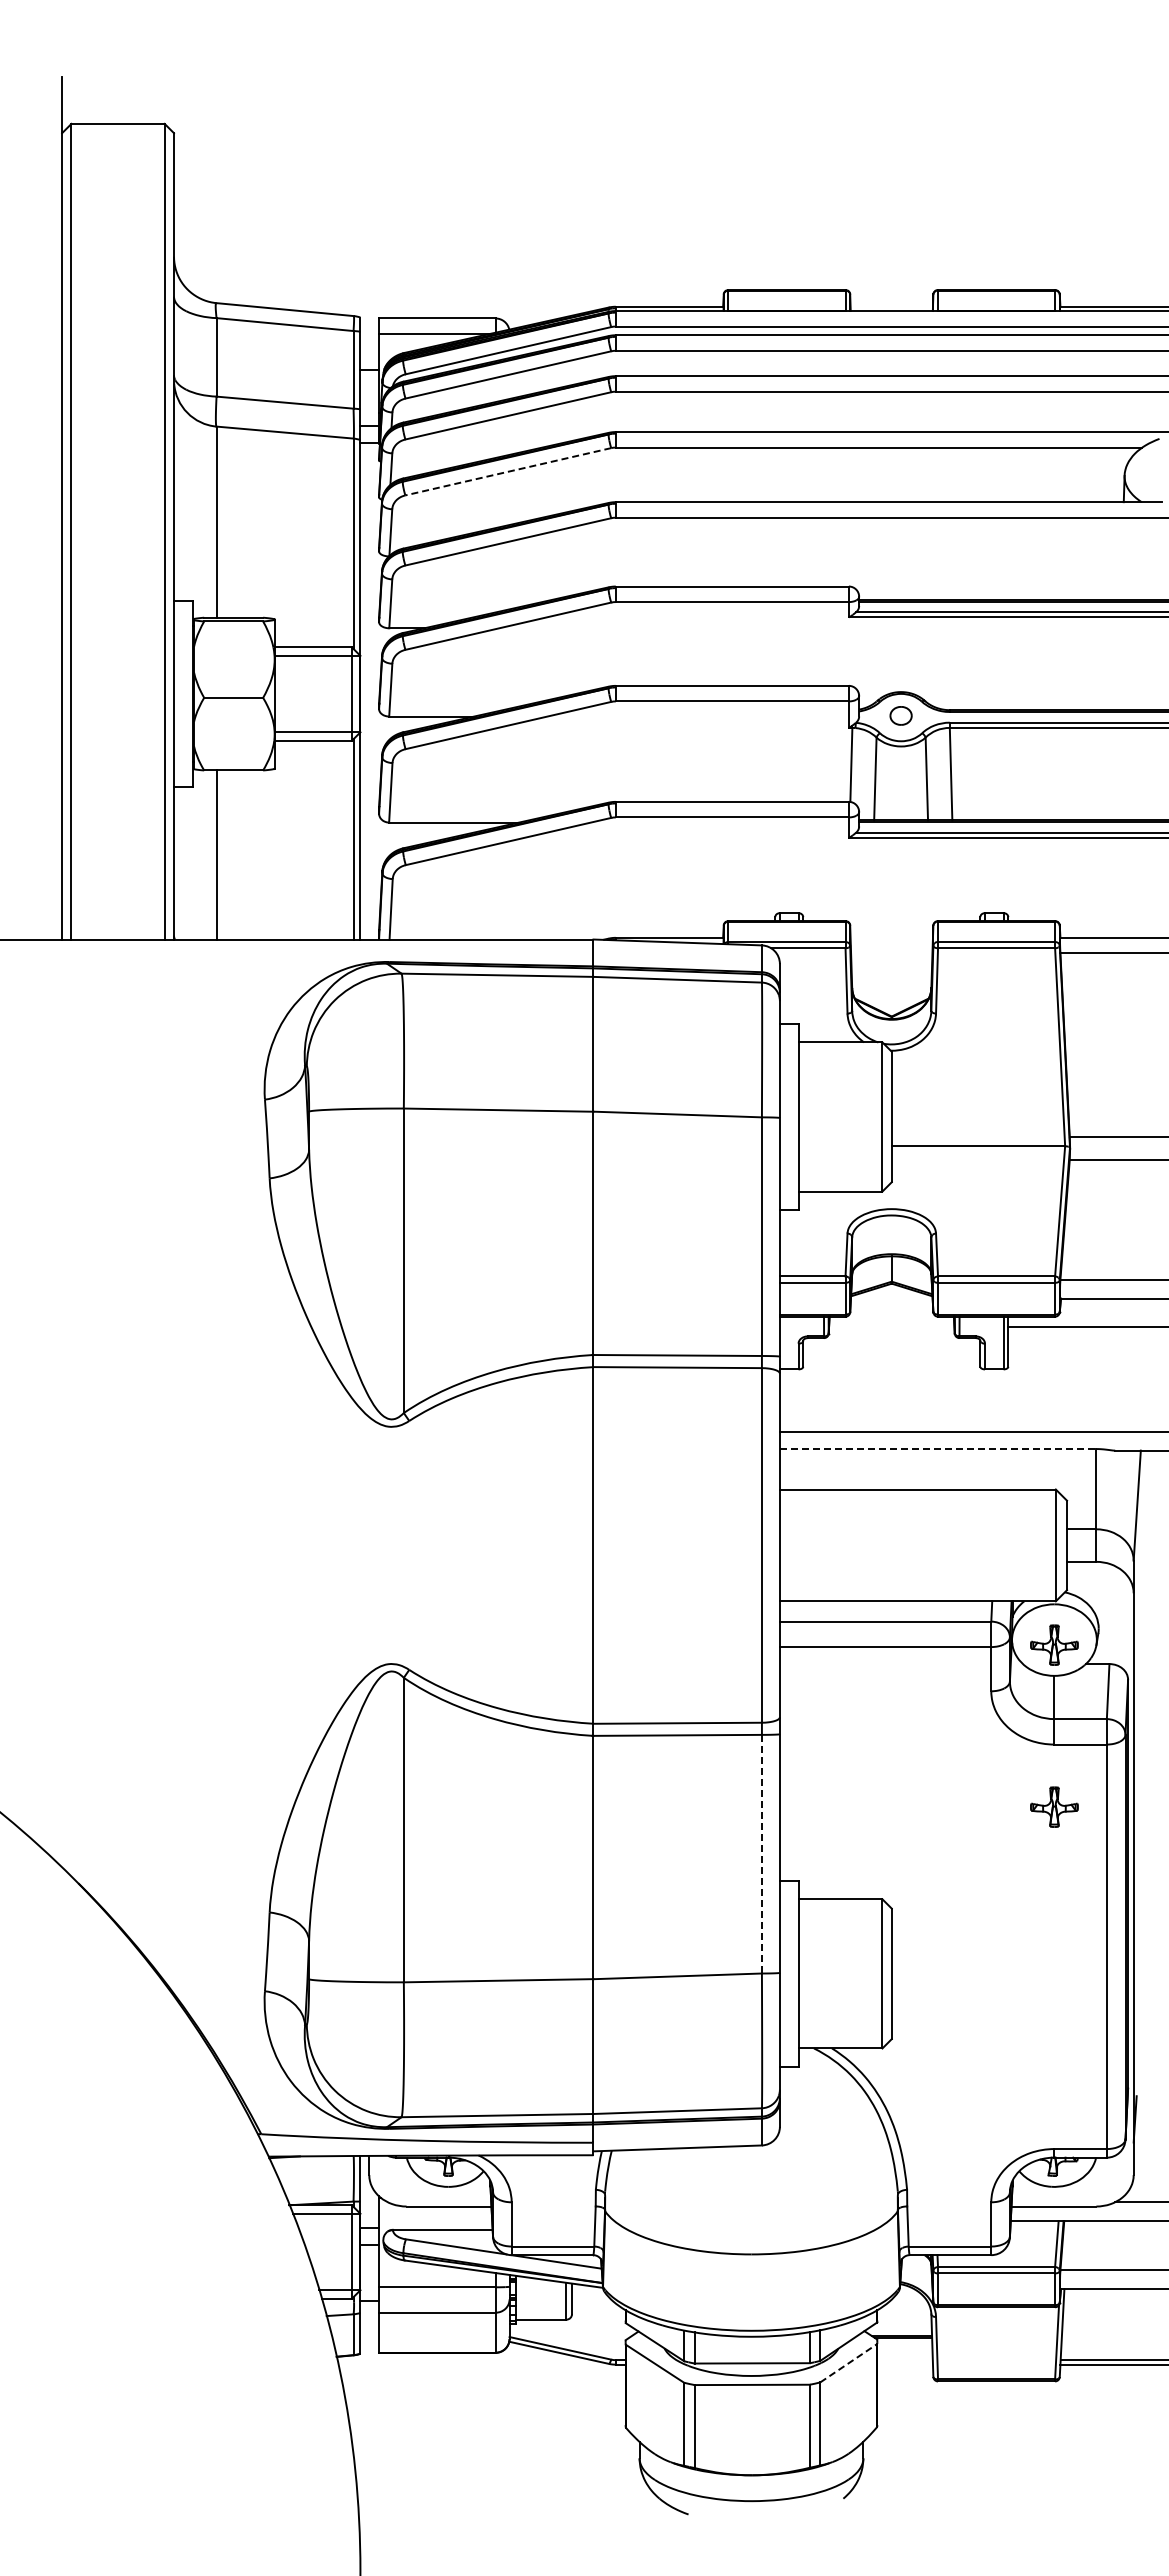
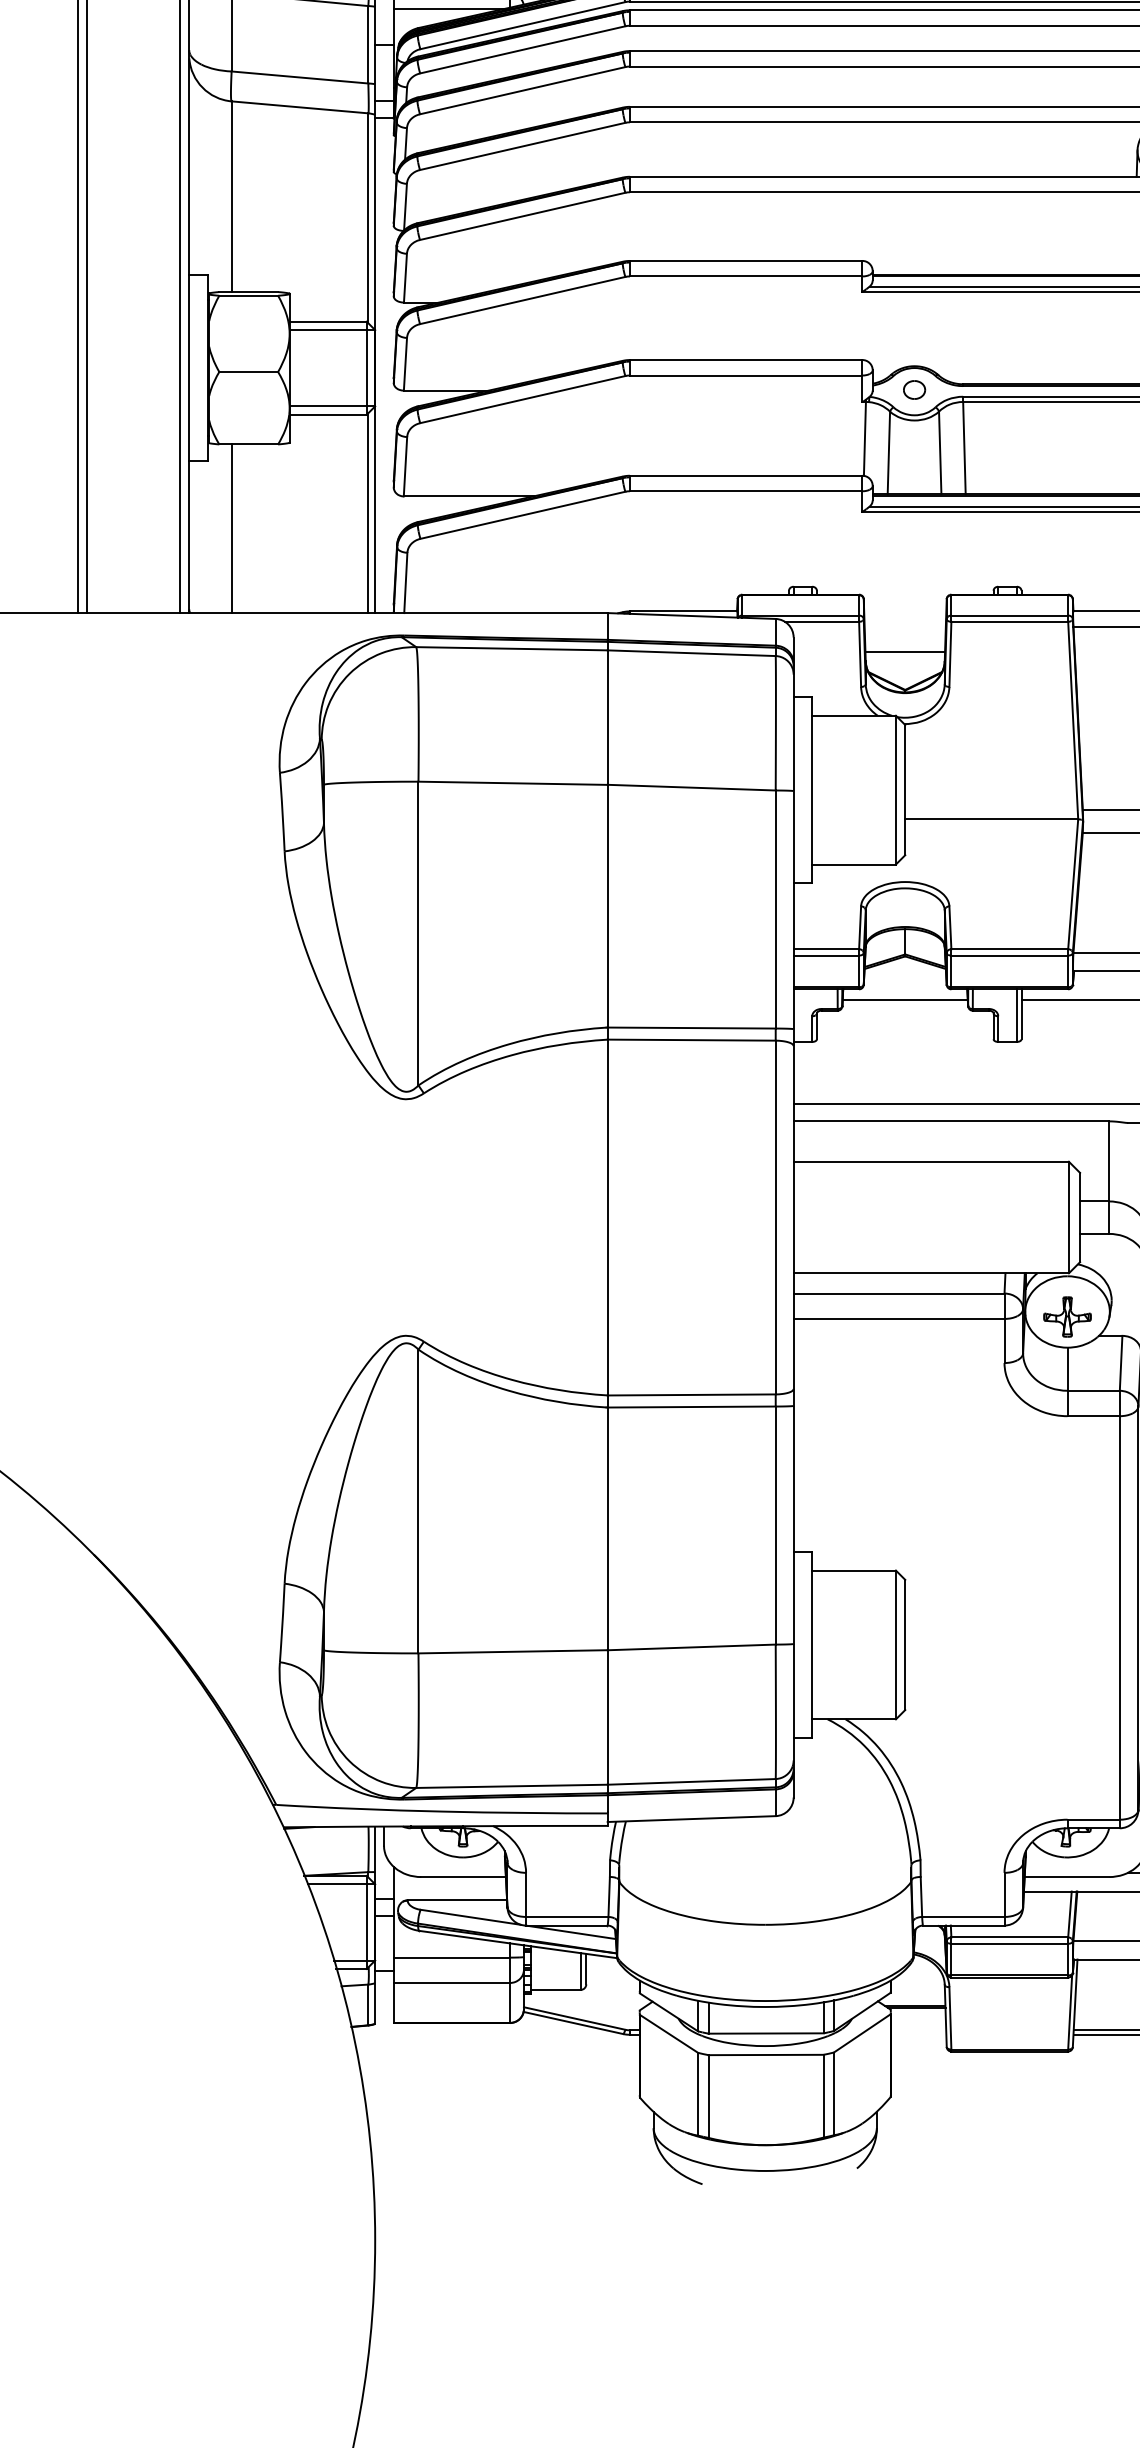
line: (508, 471) -> (522, 146), dashed -> solid
line: (891, 978) -> (904, 651), added
line: (891, 1326) -> (904, 999), added
line: (938, 1449) -> (951, 1121), dashed -> solid
part: (1054, 1806) -> (1067, 1477), removed
line: (761, 1854) -> (775, 1525), dashed -> solid
line: (849, 2362) -> (863, 2032), dashed -> solid

